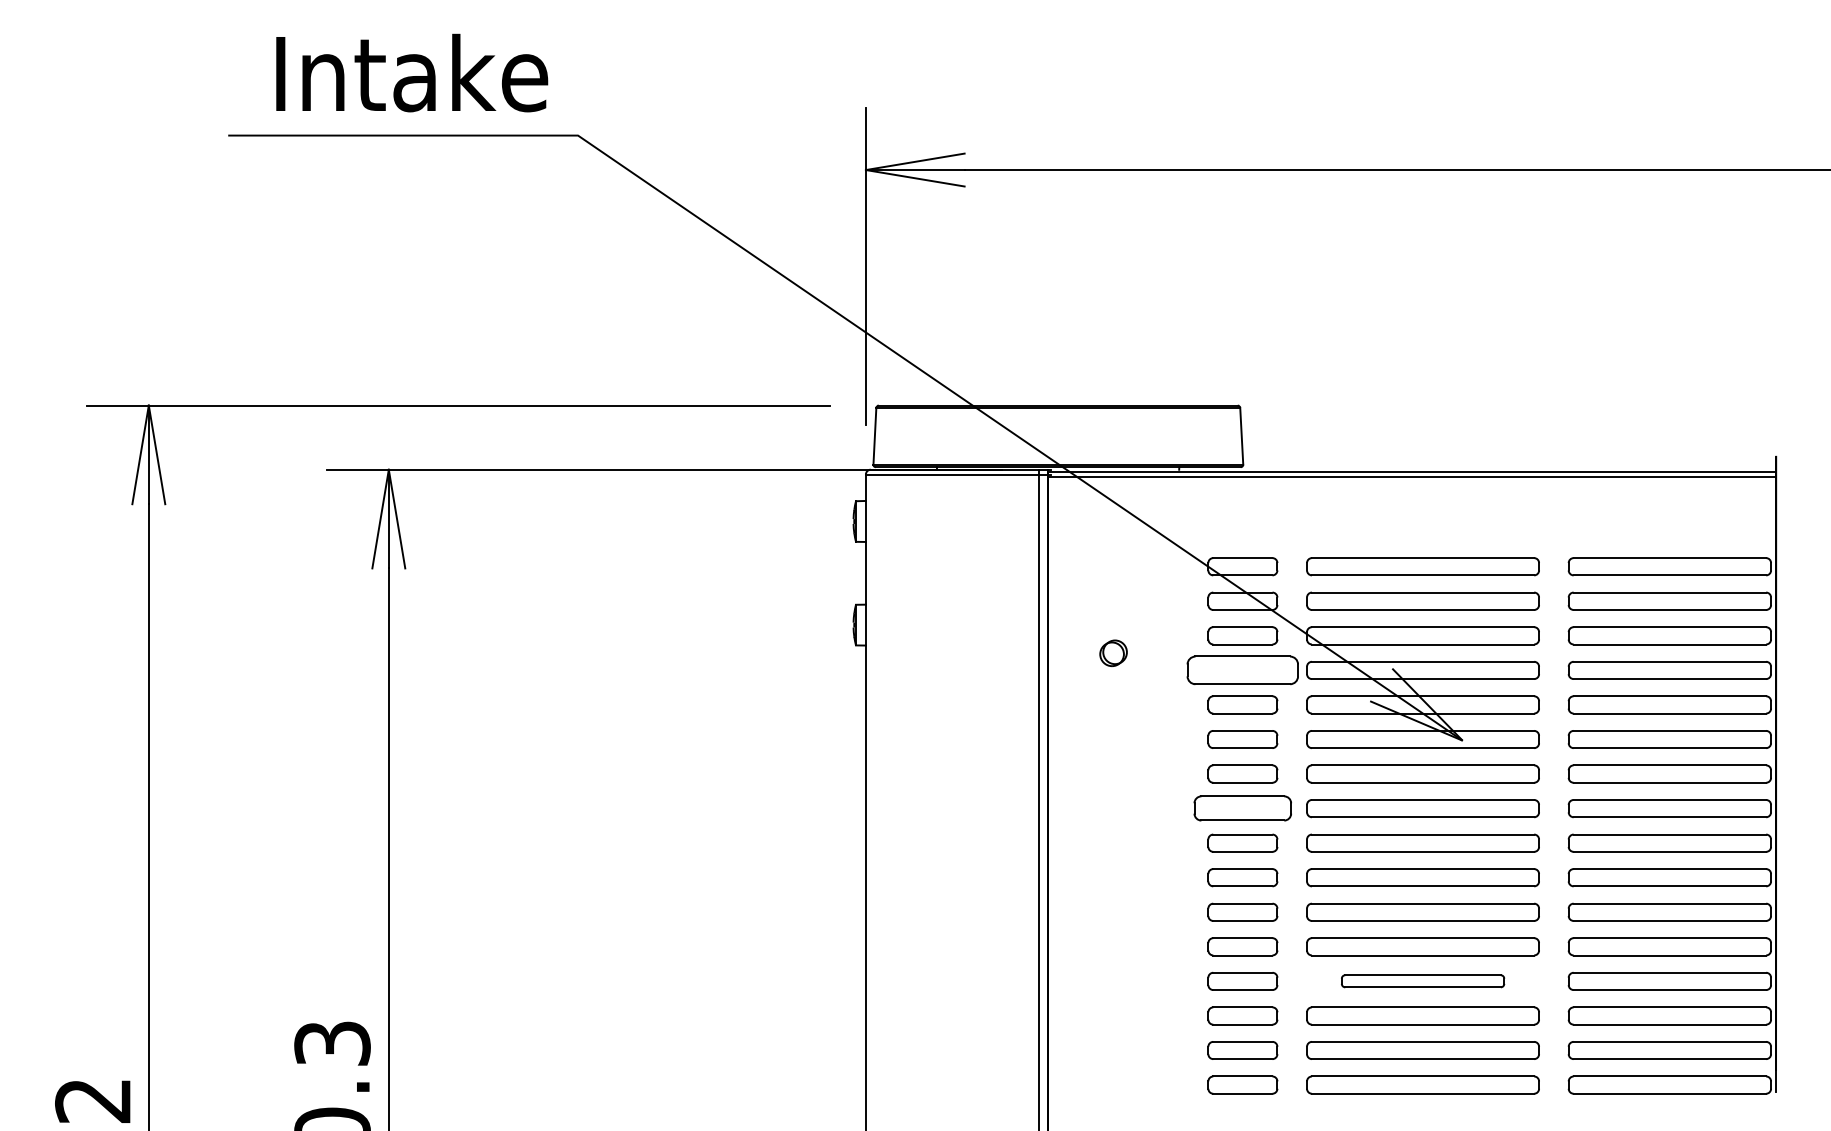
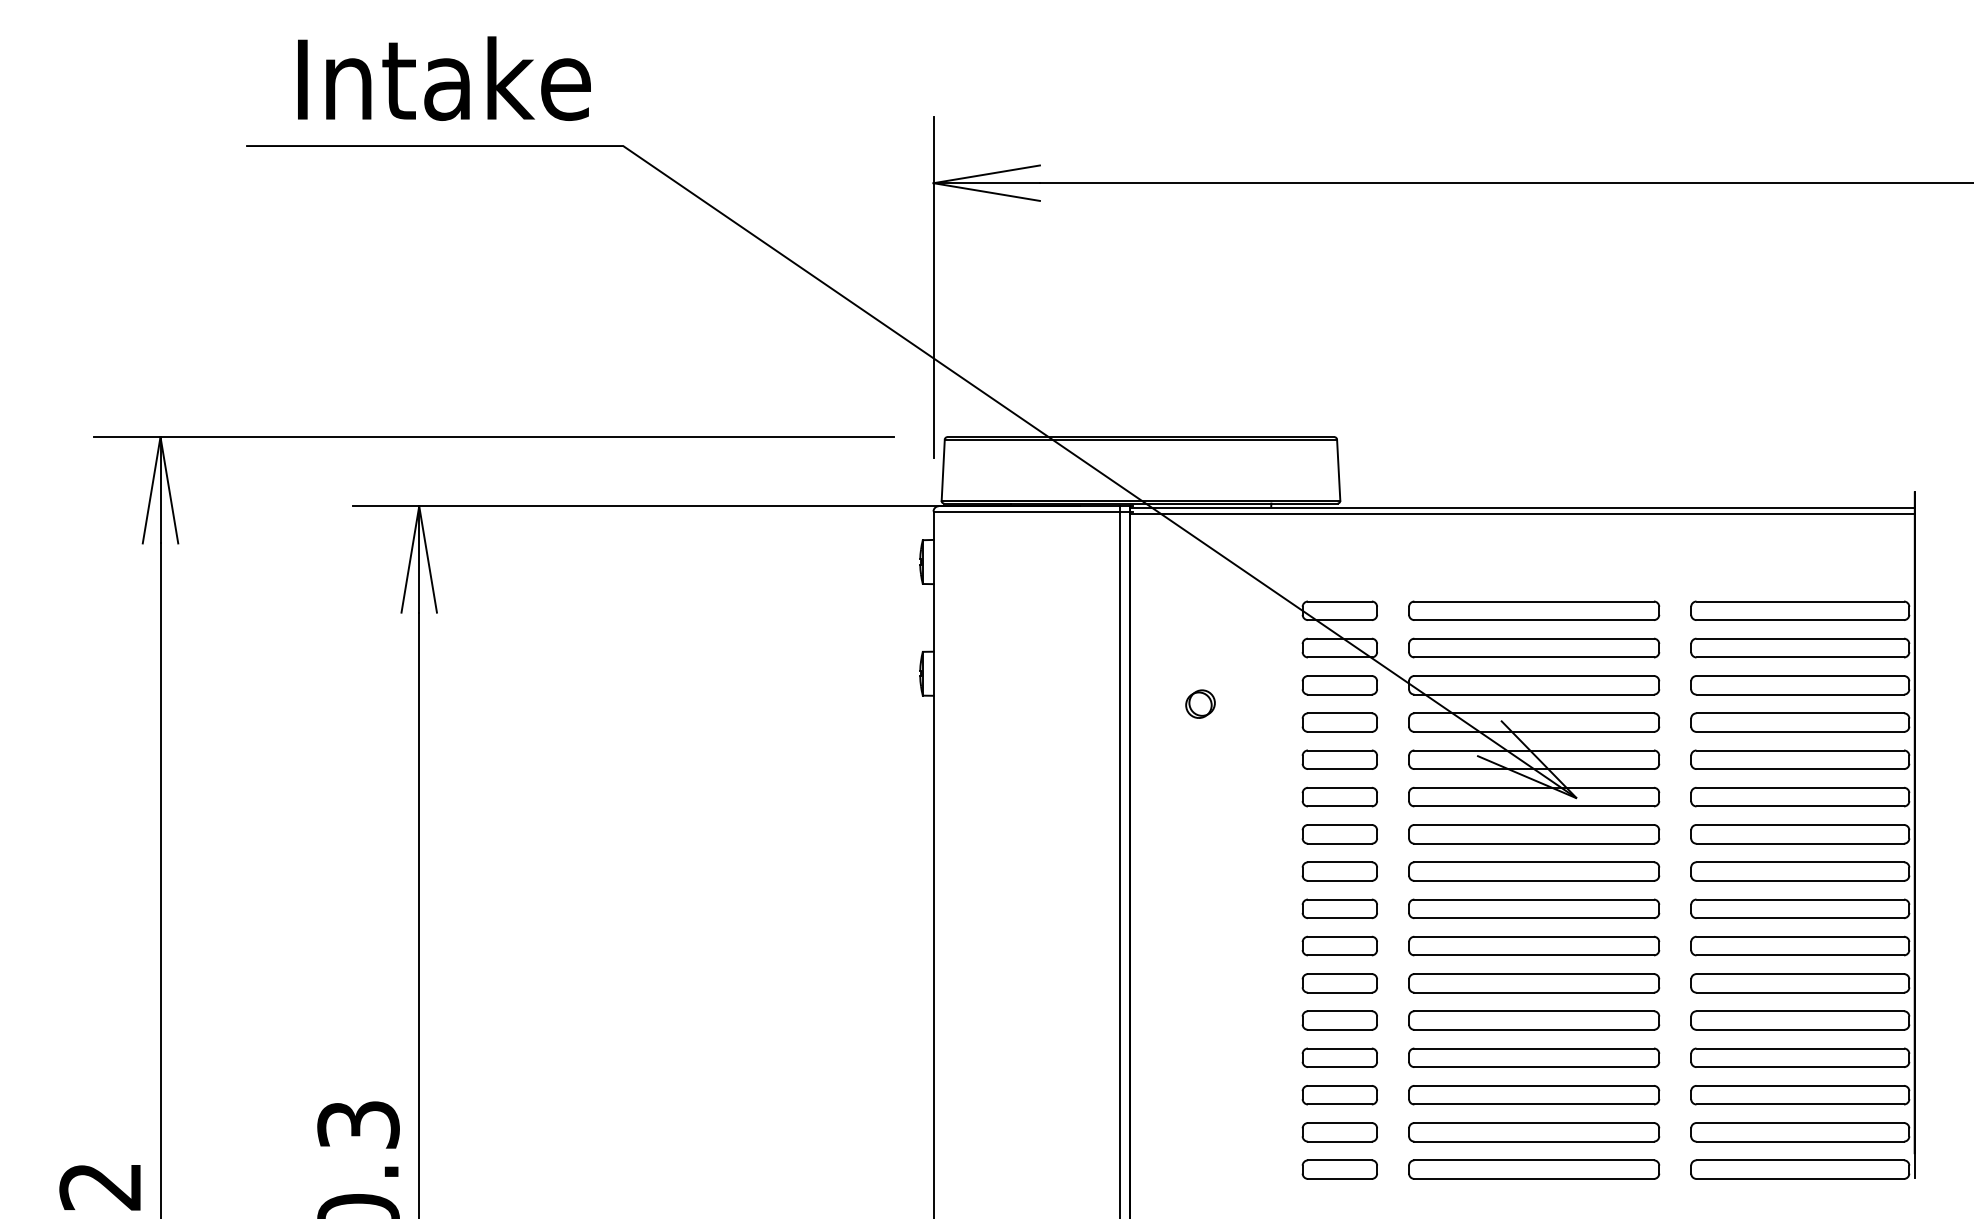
part: (1242, 670) -> (1339, 722), size x0.62
part: (1242, 808) -> (1339, 871), size x0.71
part: (1422, 980) -> (1533, 1056), size x1.43

